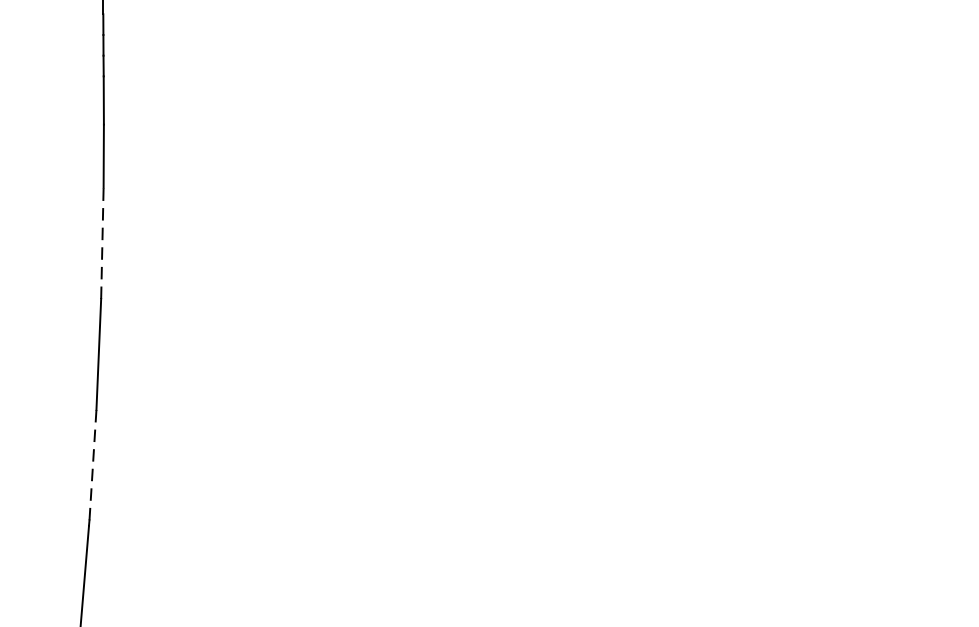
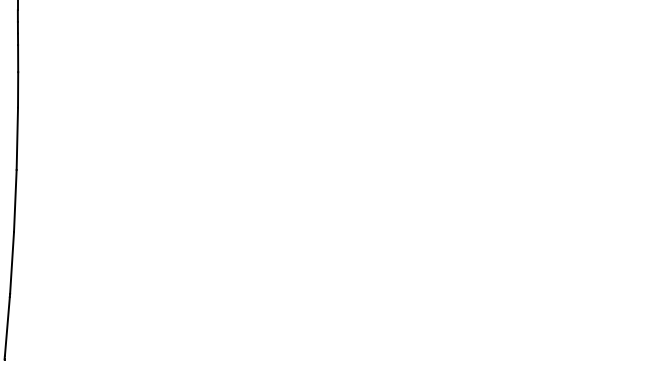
line: (102, 242) -> (17, 138), dashed -> solid
line: (93, 464) -> (12, 262), dashed -> solid

